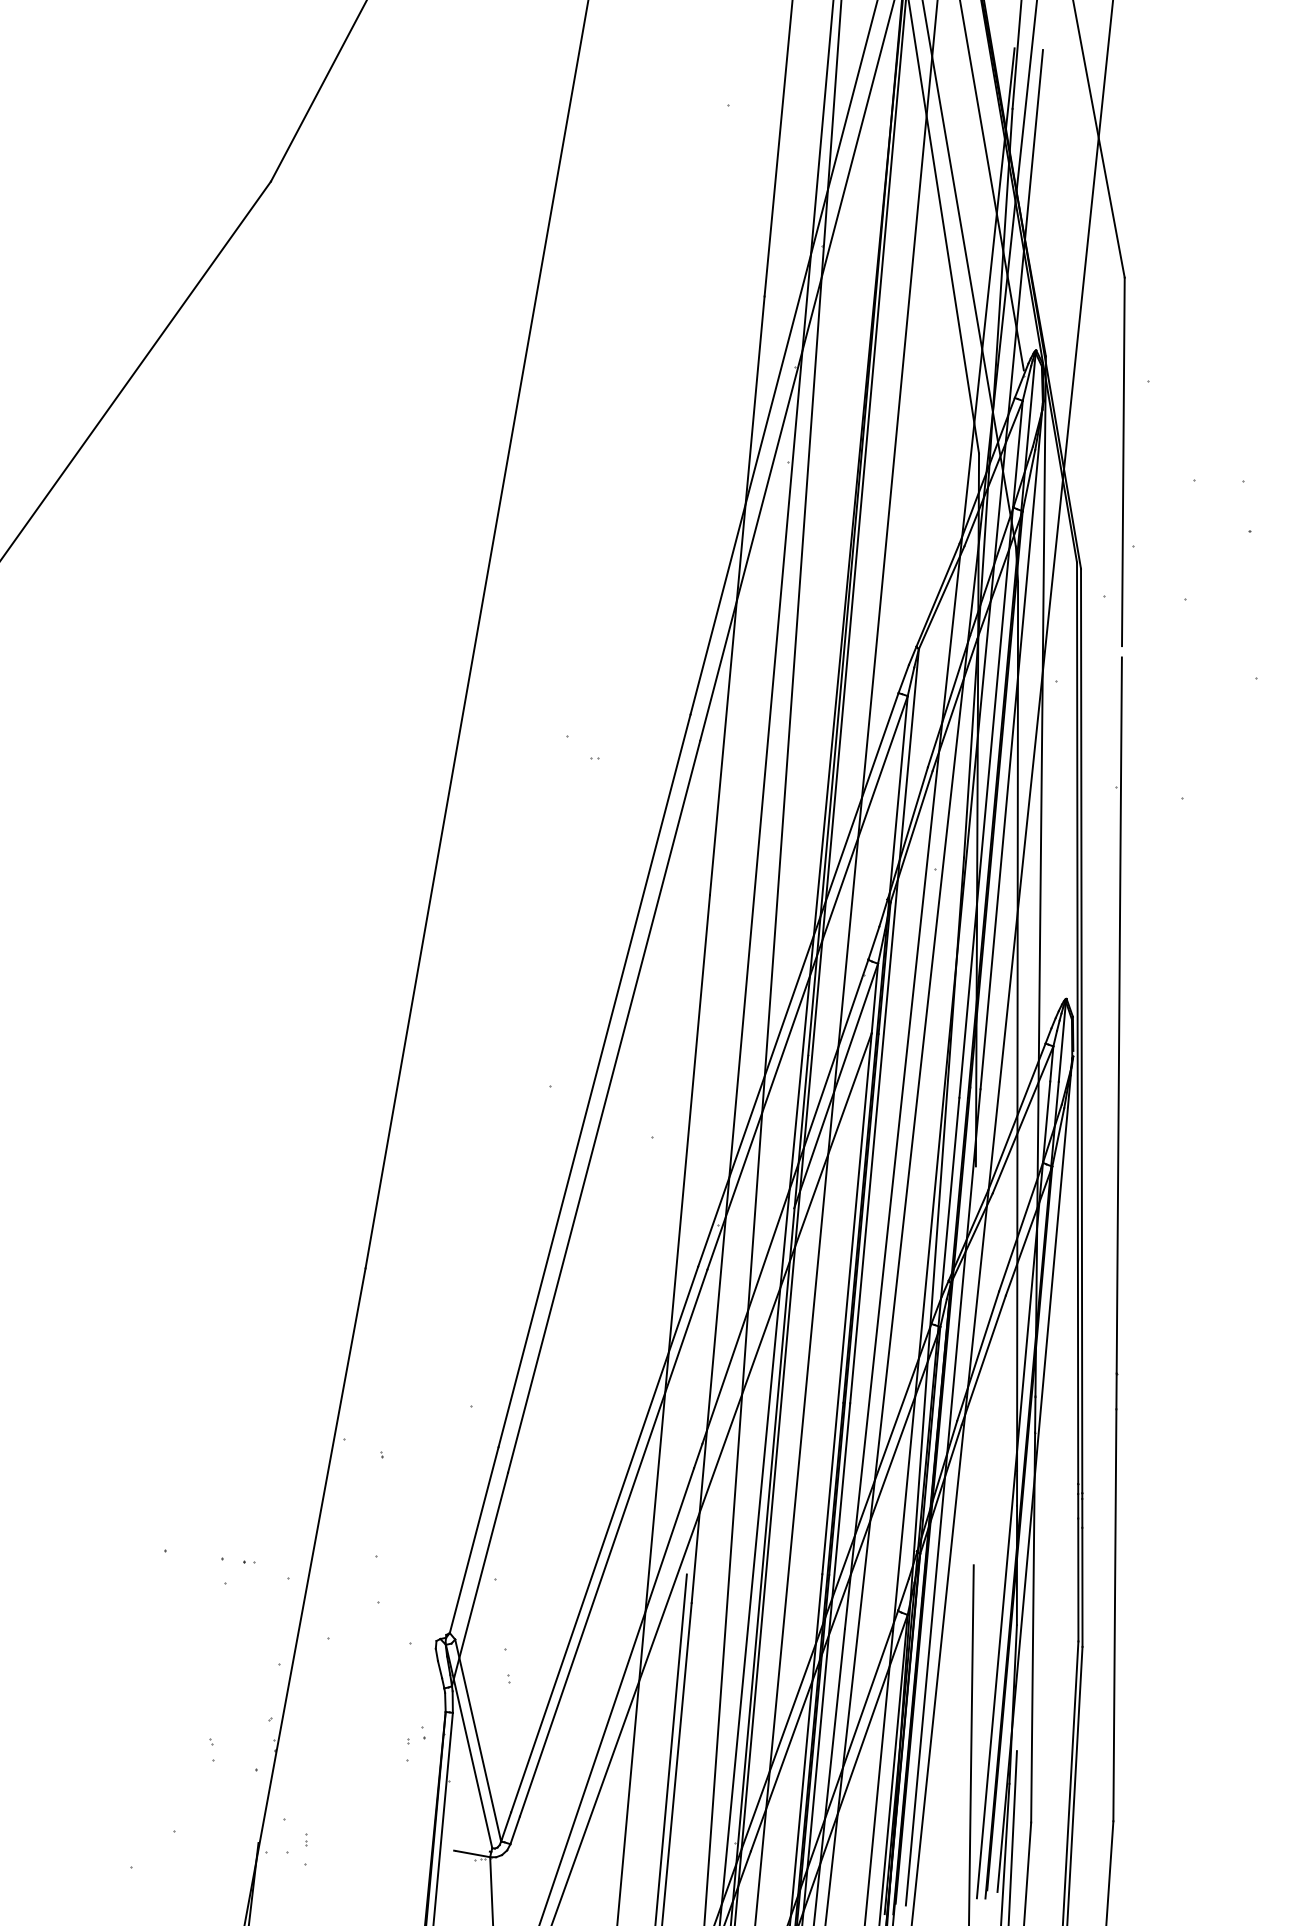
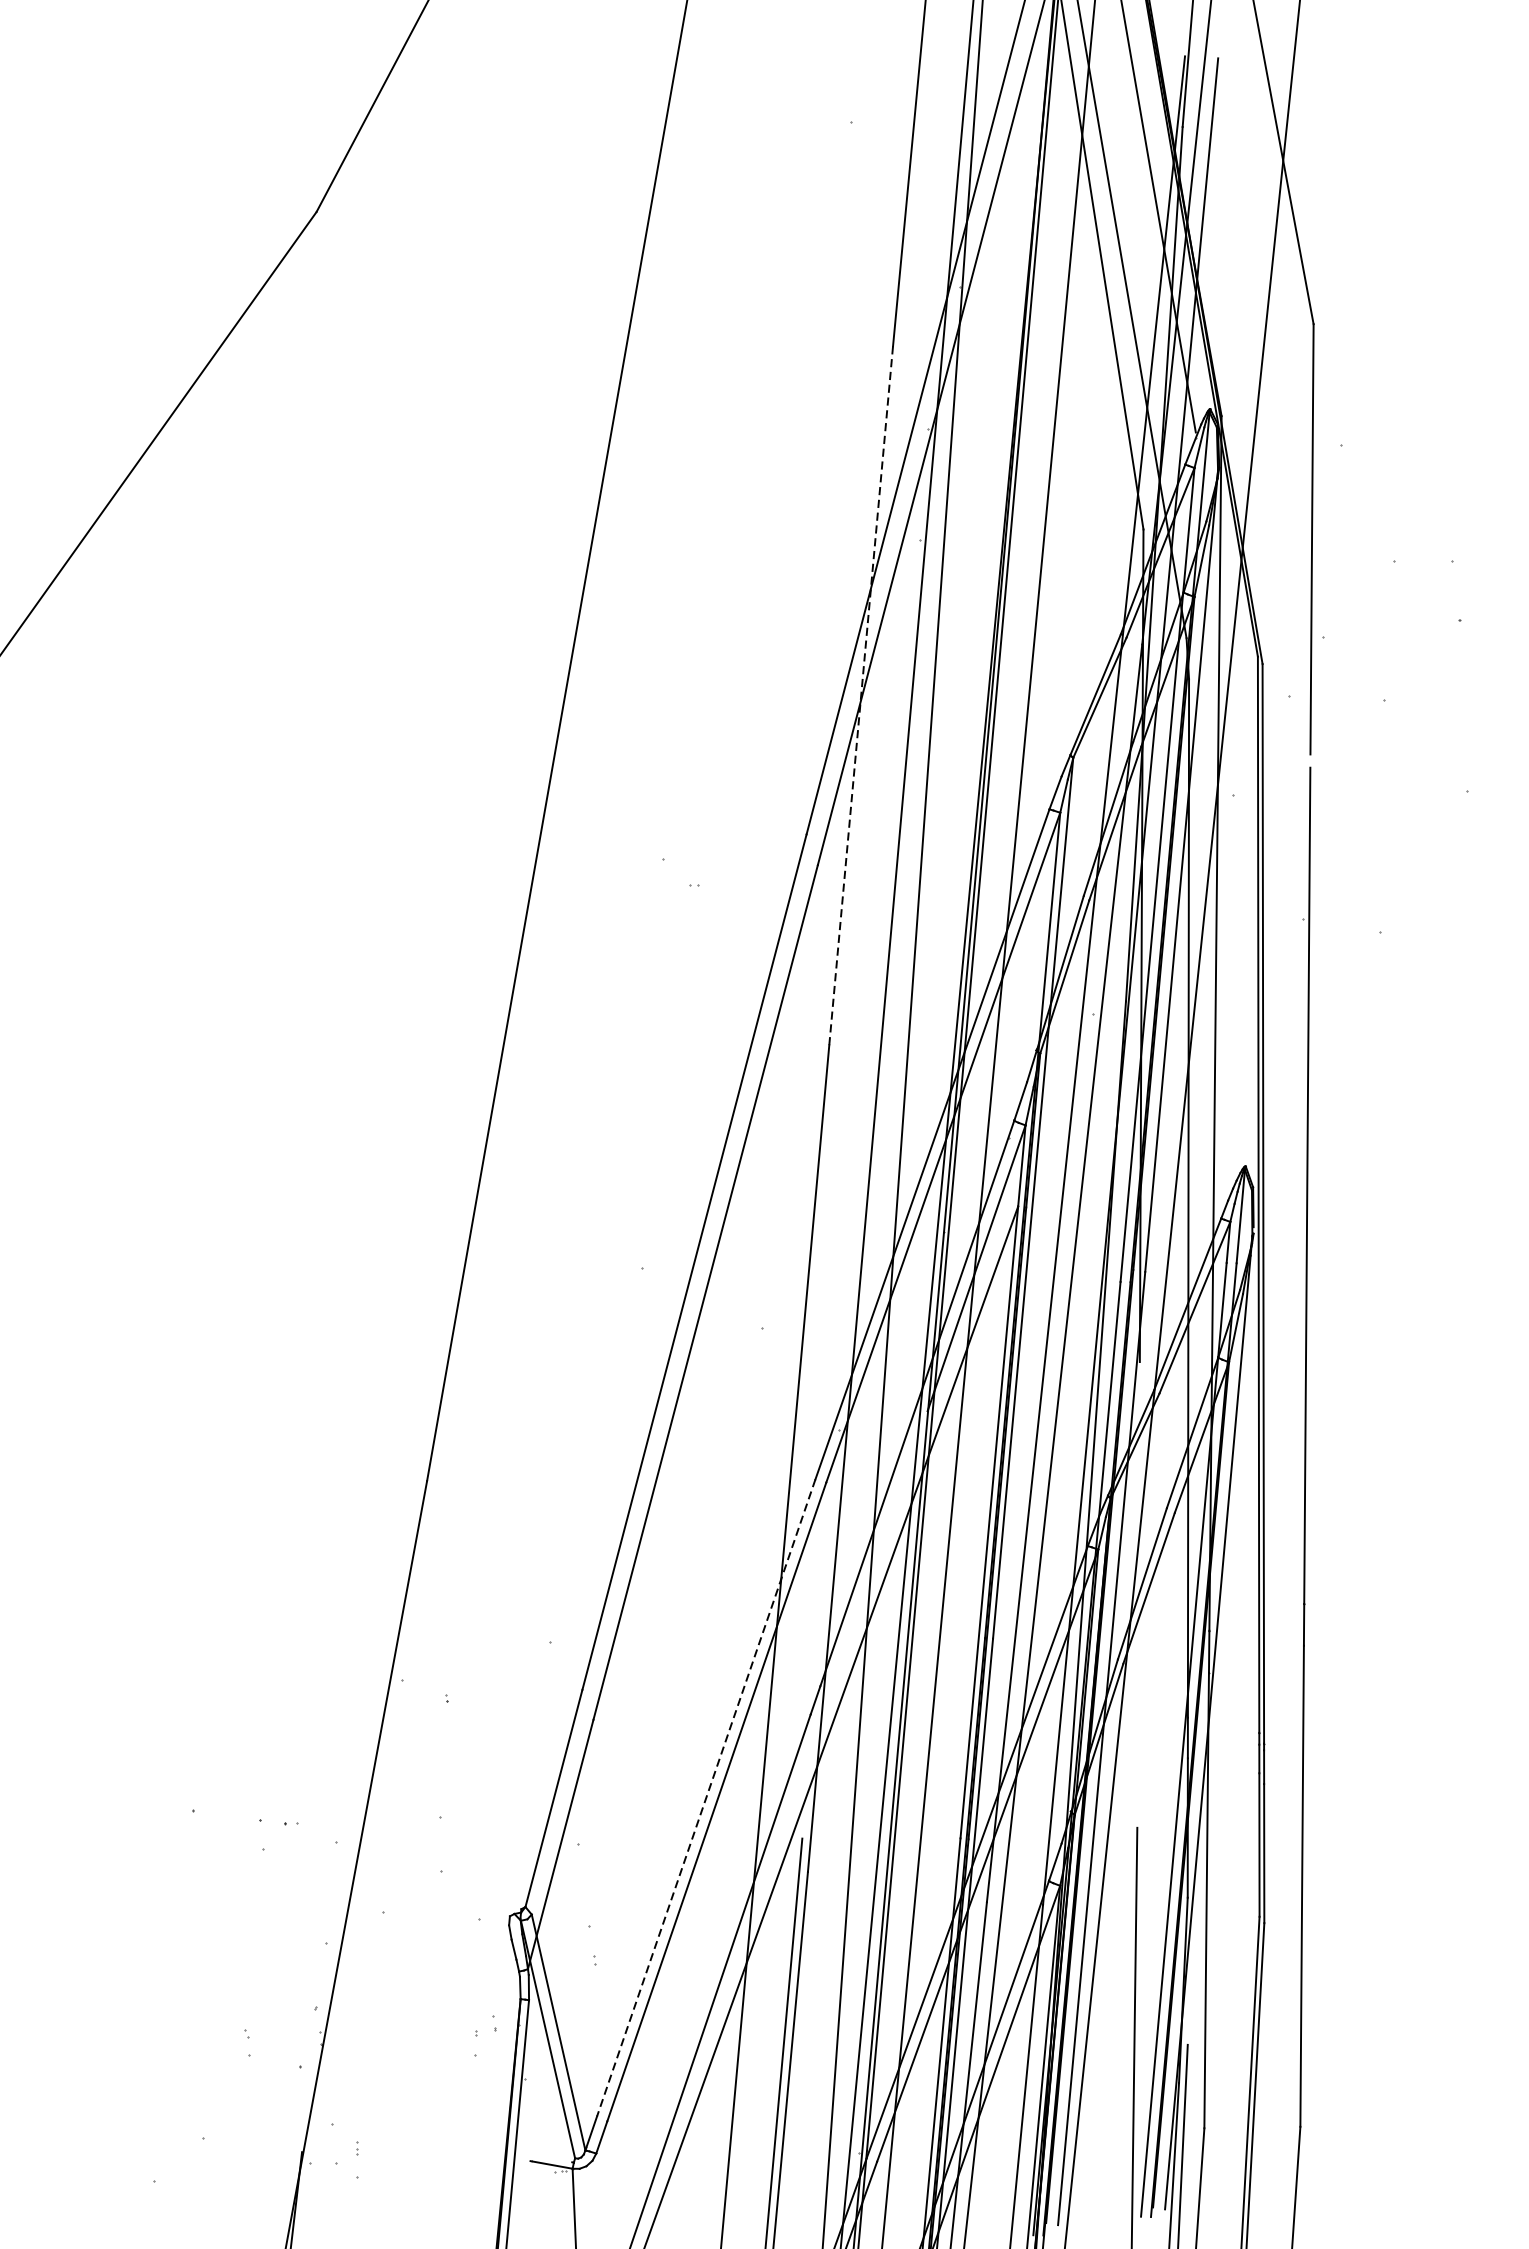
line: (737, 595) -> (861, 695), solid -> dashed
line: (604, 1540) -> (706, 1798), solid -> dashed

